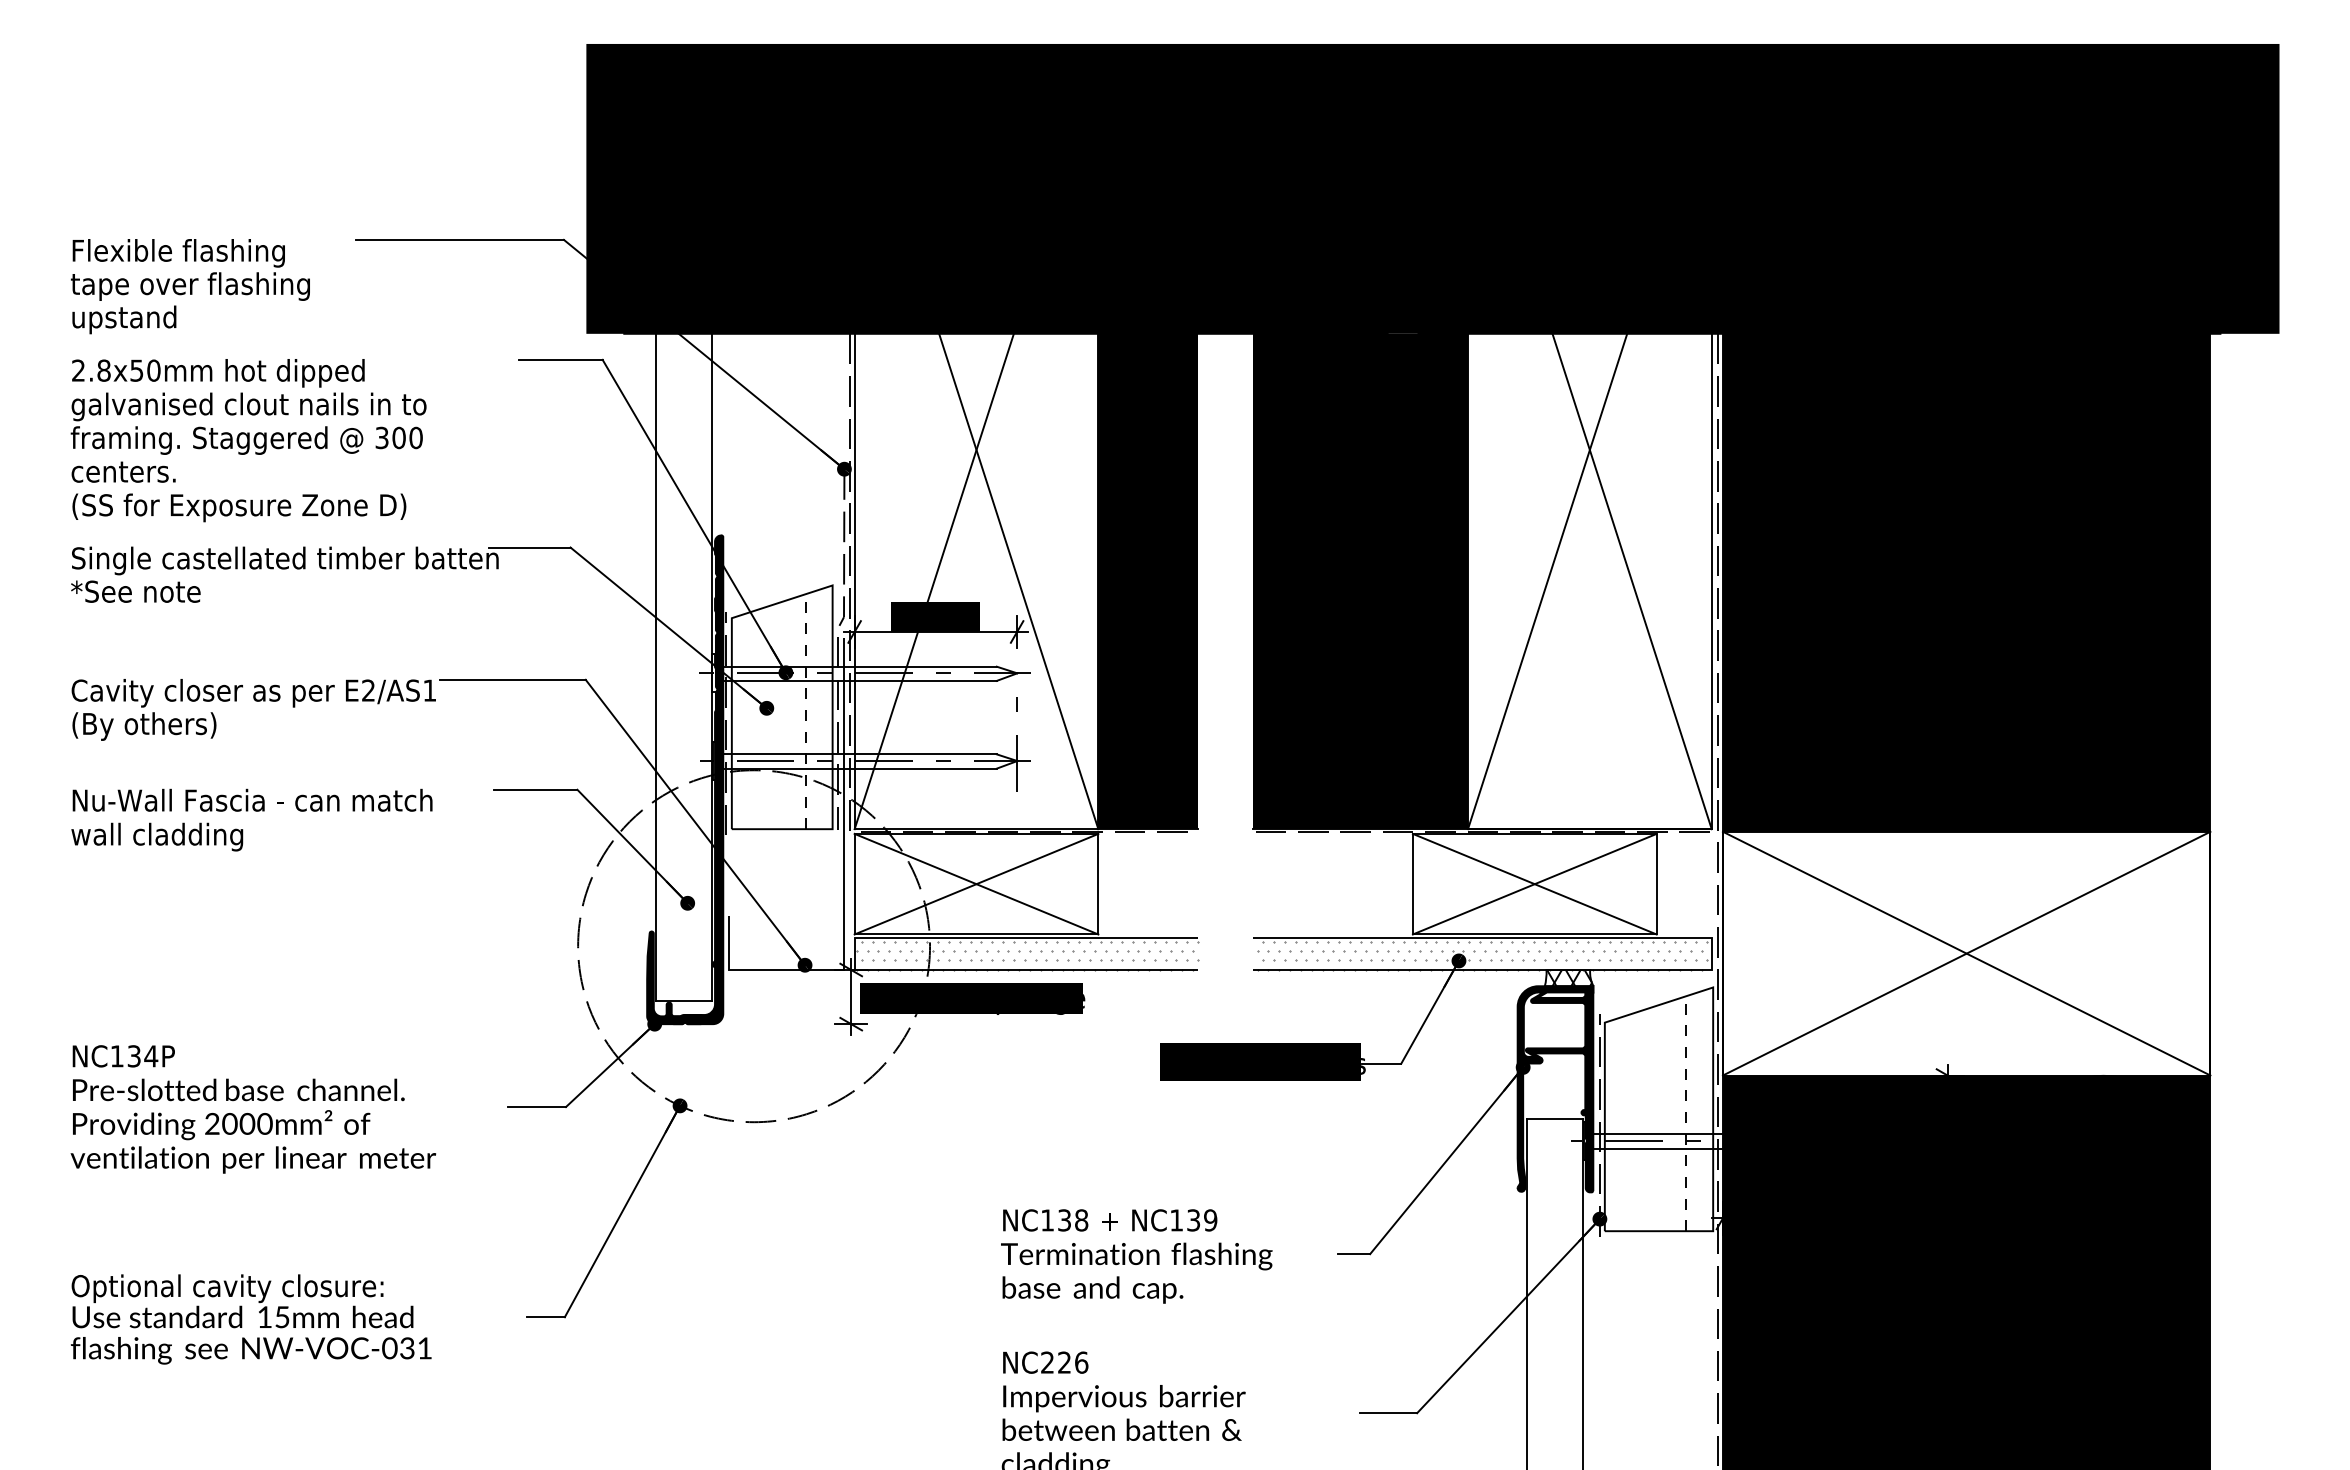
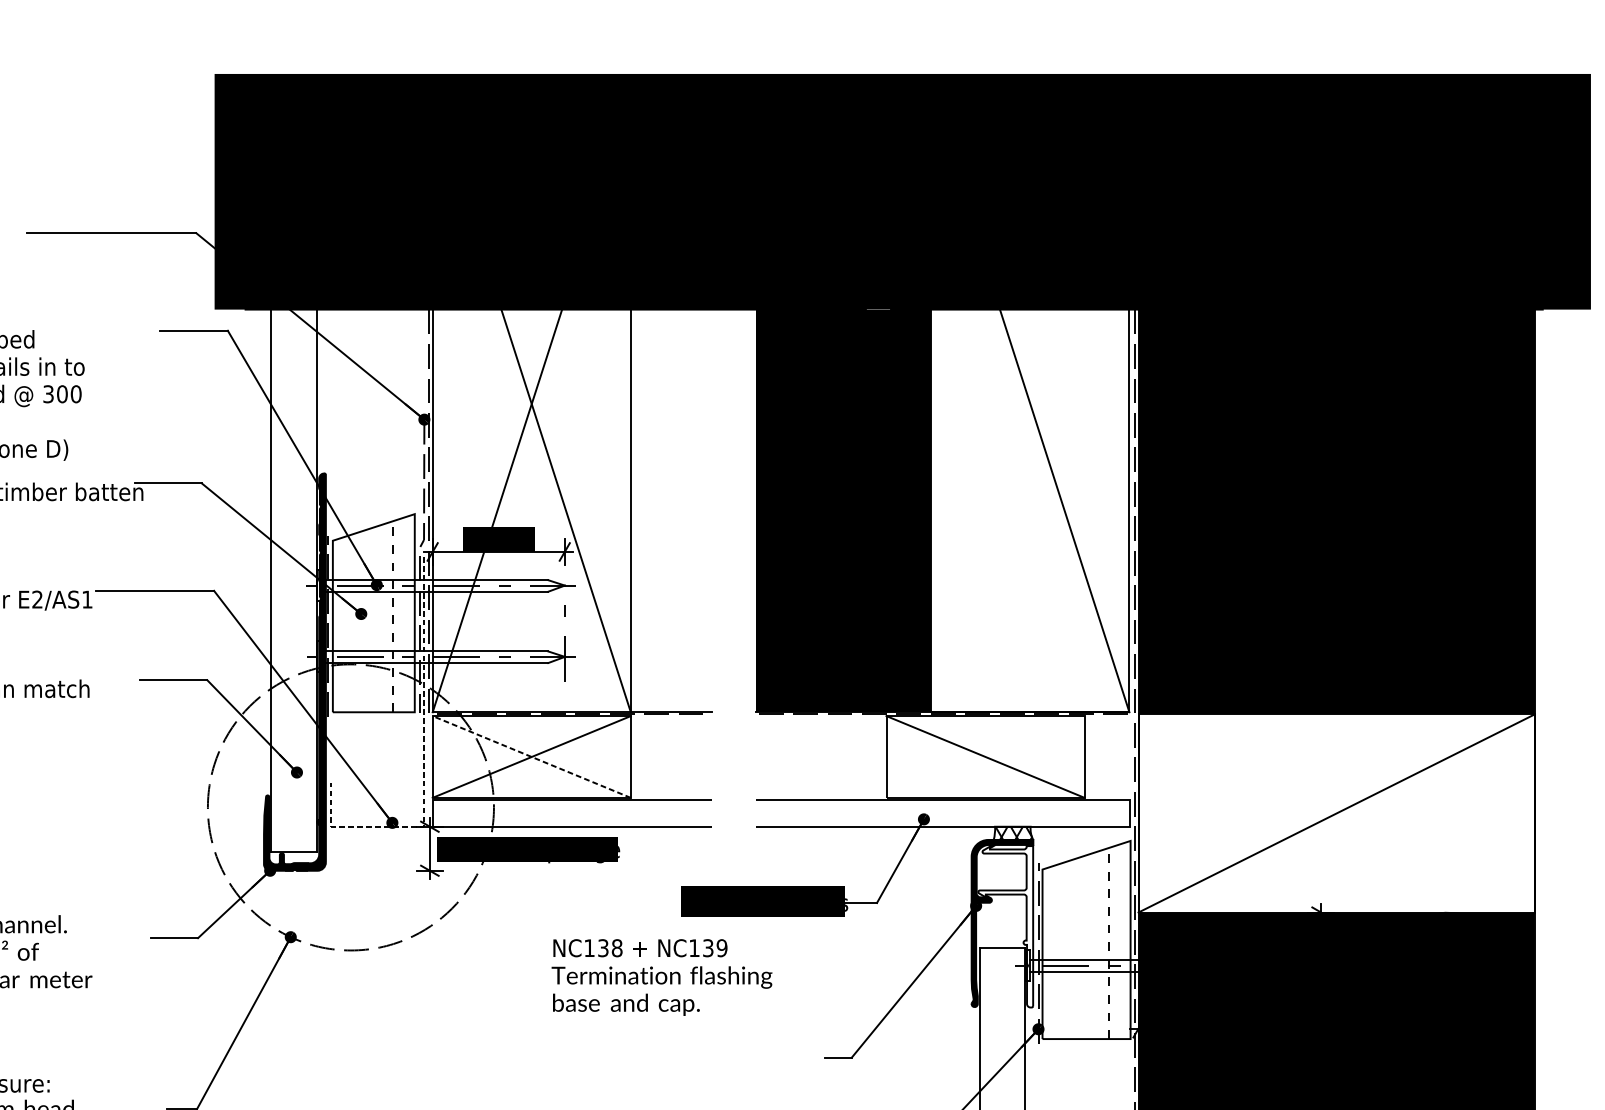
fill: (1148, 581) -> (671, 510), removed
line: (1547, 581) -> (995, 510), removed
line: (1534, 883) -> (985, 756), removed
line: (976, 884) -> (531, 757), solid -> dashed
line: (844, 890) -> (424, 762), solid -> dashed
line: (1966, 953) -> (1336, 813), removed
hatch: (1027, 955) -> (573, 814), removed
hatch: (1482, 955) -> (943, 814), removed
fill: (1559, 1092) -> (1005, 926), removed
text: (1136, 1256) -> (661, 977), moved

